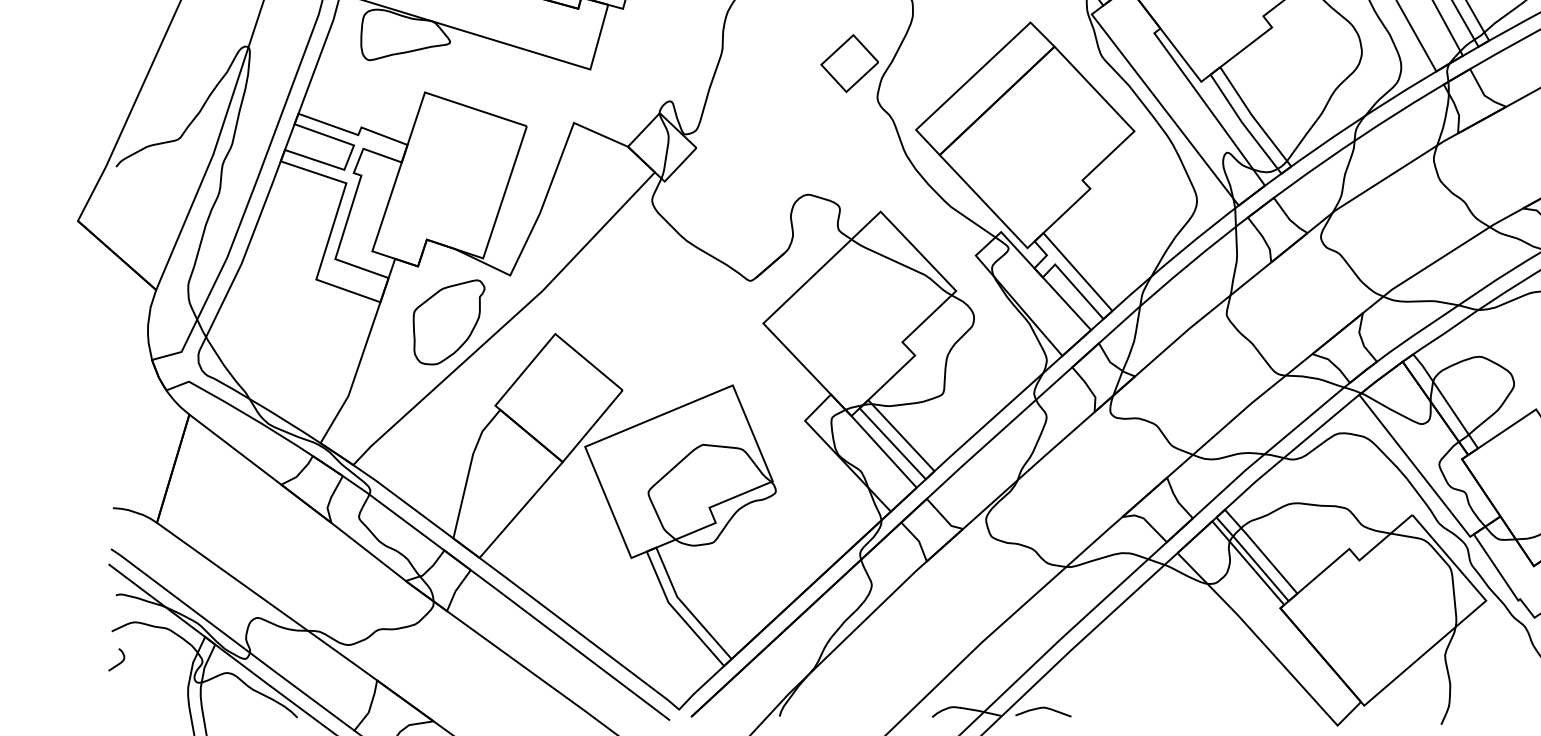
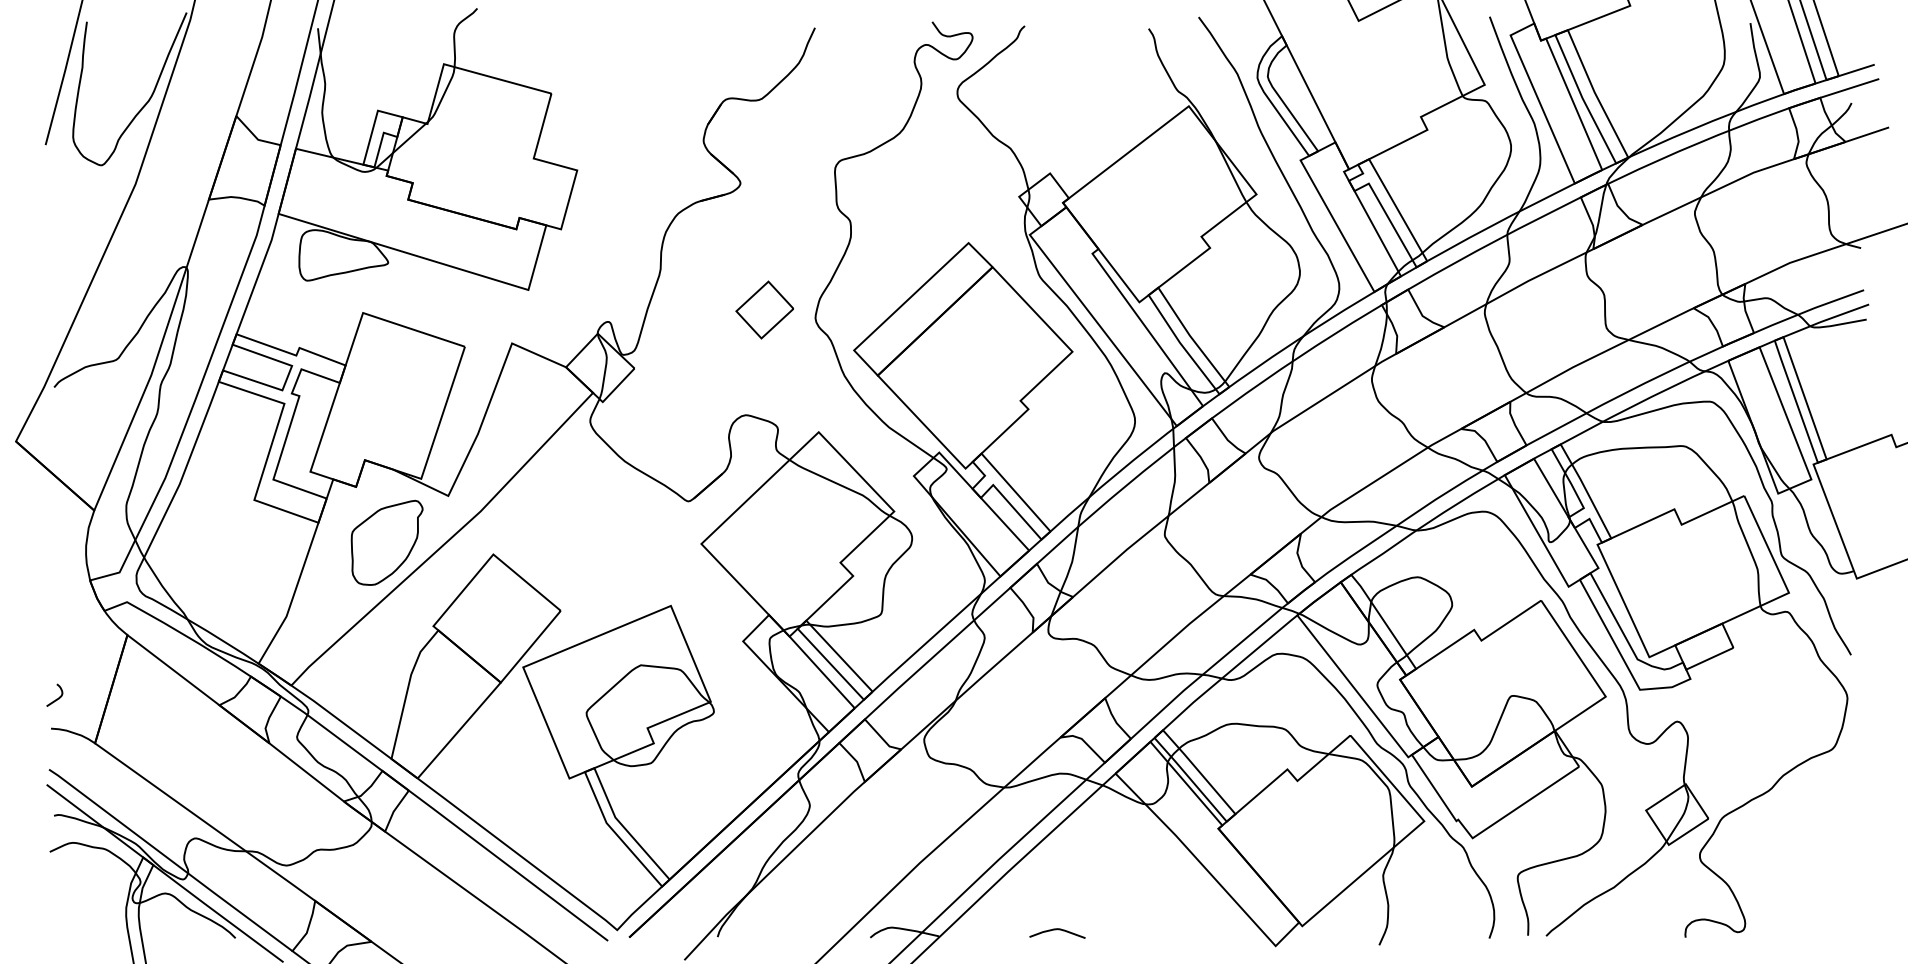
part: (849, 63) -> (764, 309), moved
curve: (118, 663) -> (56, 698), moved
curve: (1042, 709) -> (1056, 930), moved

